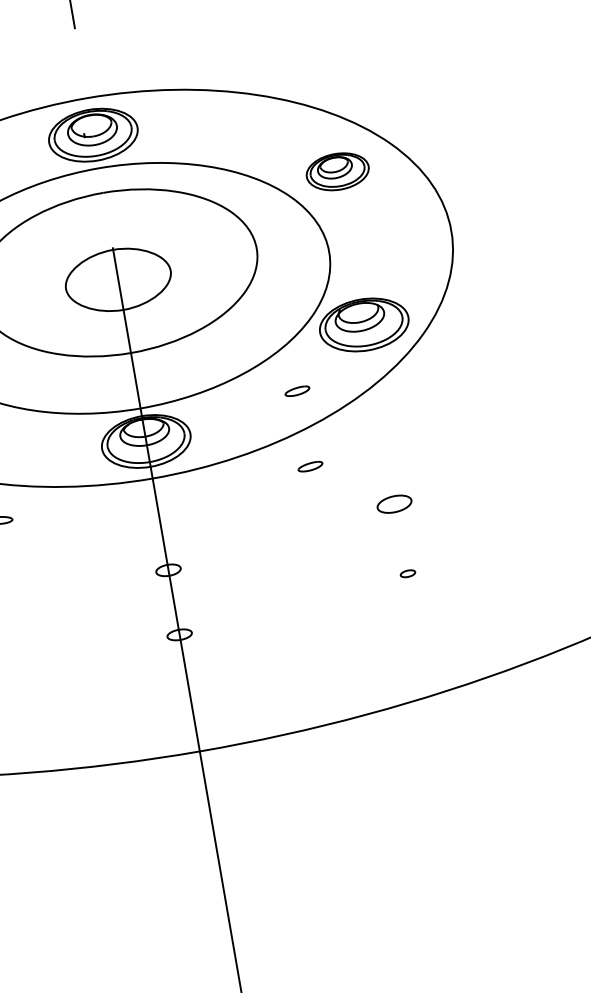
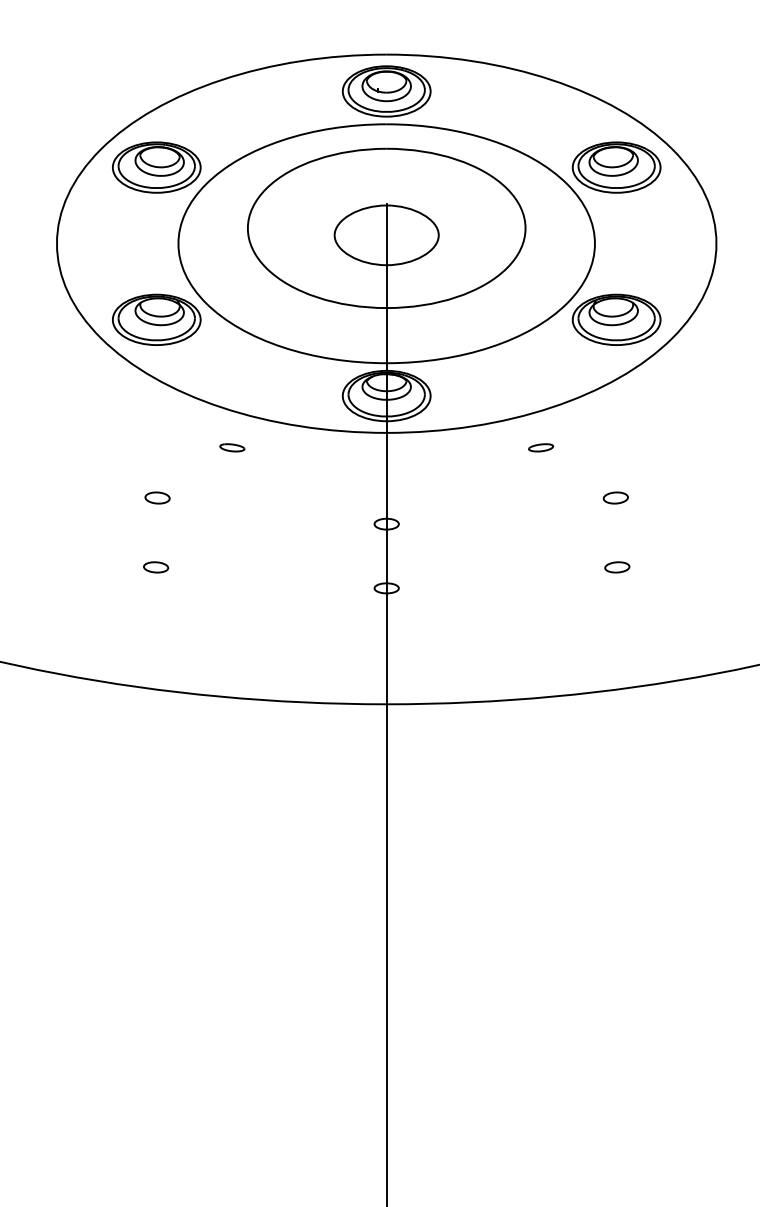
part: (337, 171) -> (616, 167), size x1.43
part: (297, 390) -> (541, 372), removed
part: (393, 503) -> (615, 497), size x0.71
part: (408, 573) -> (617, 567), size x1.67

